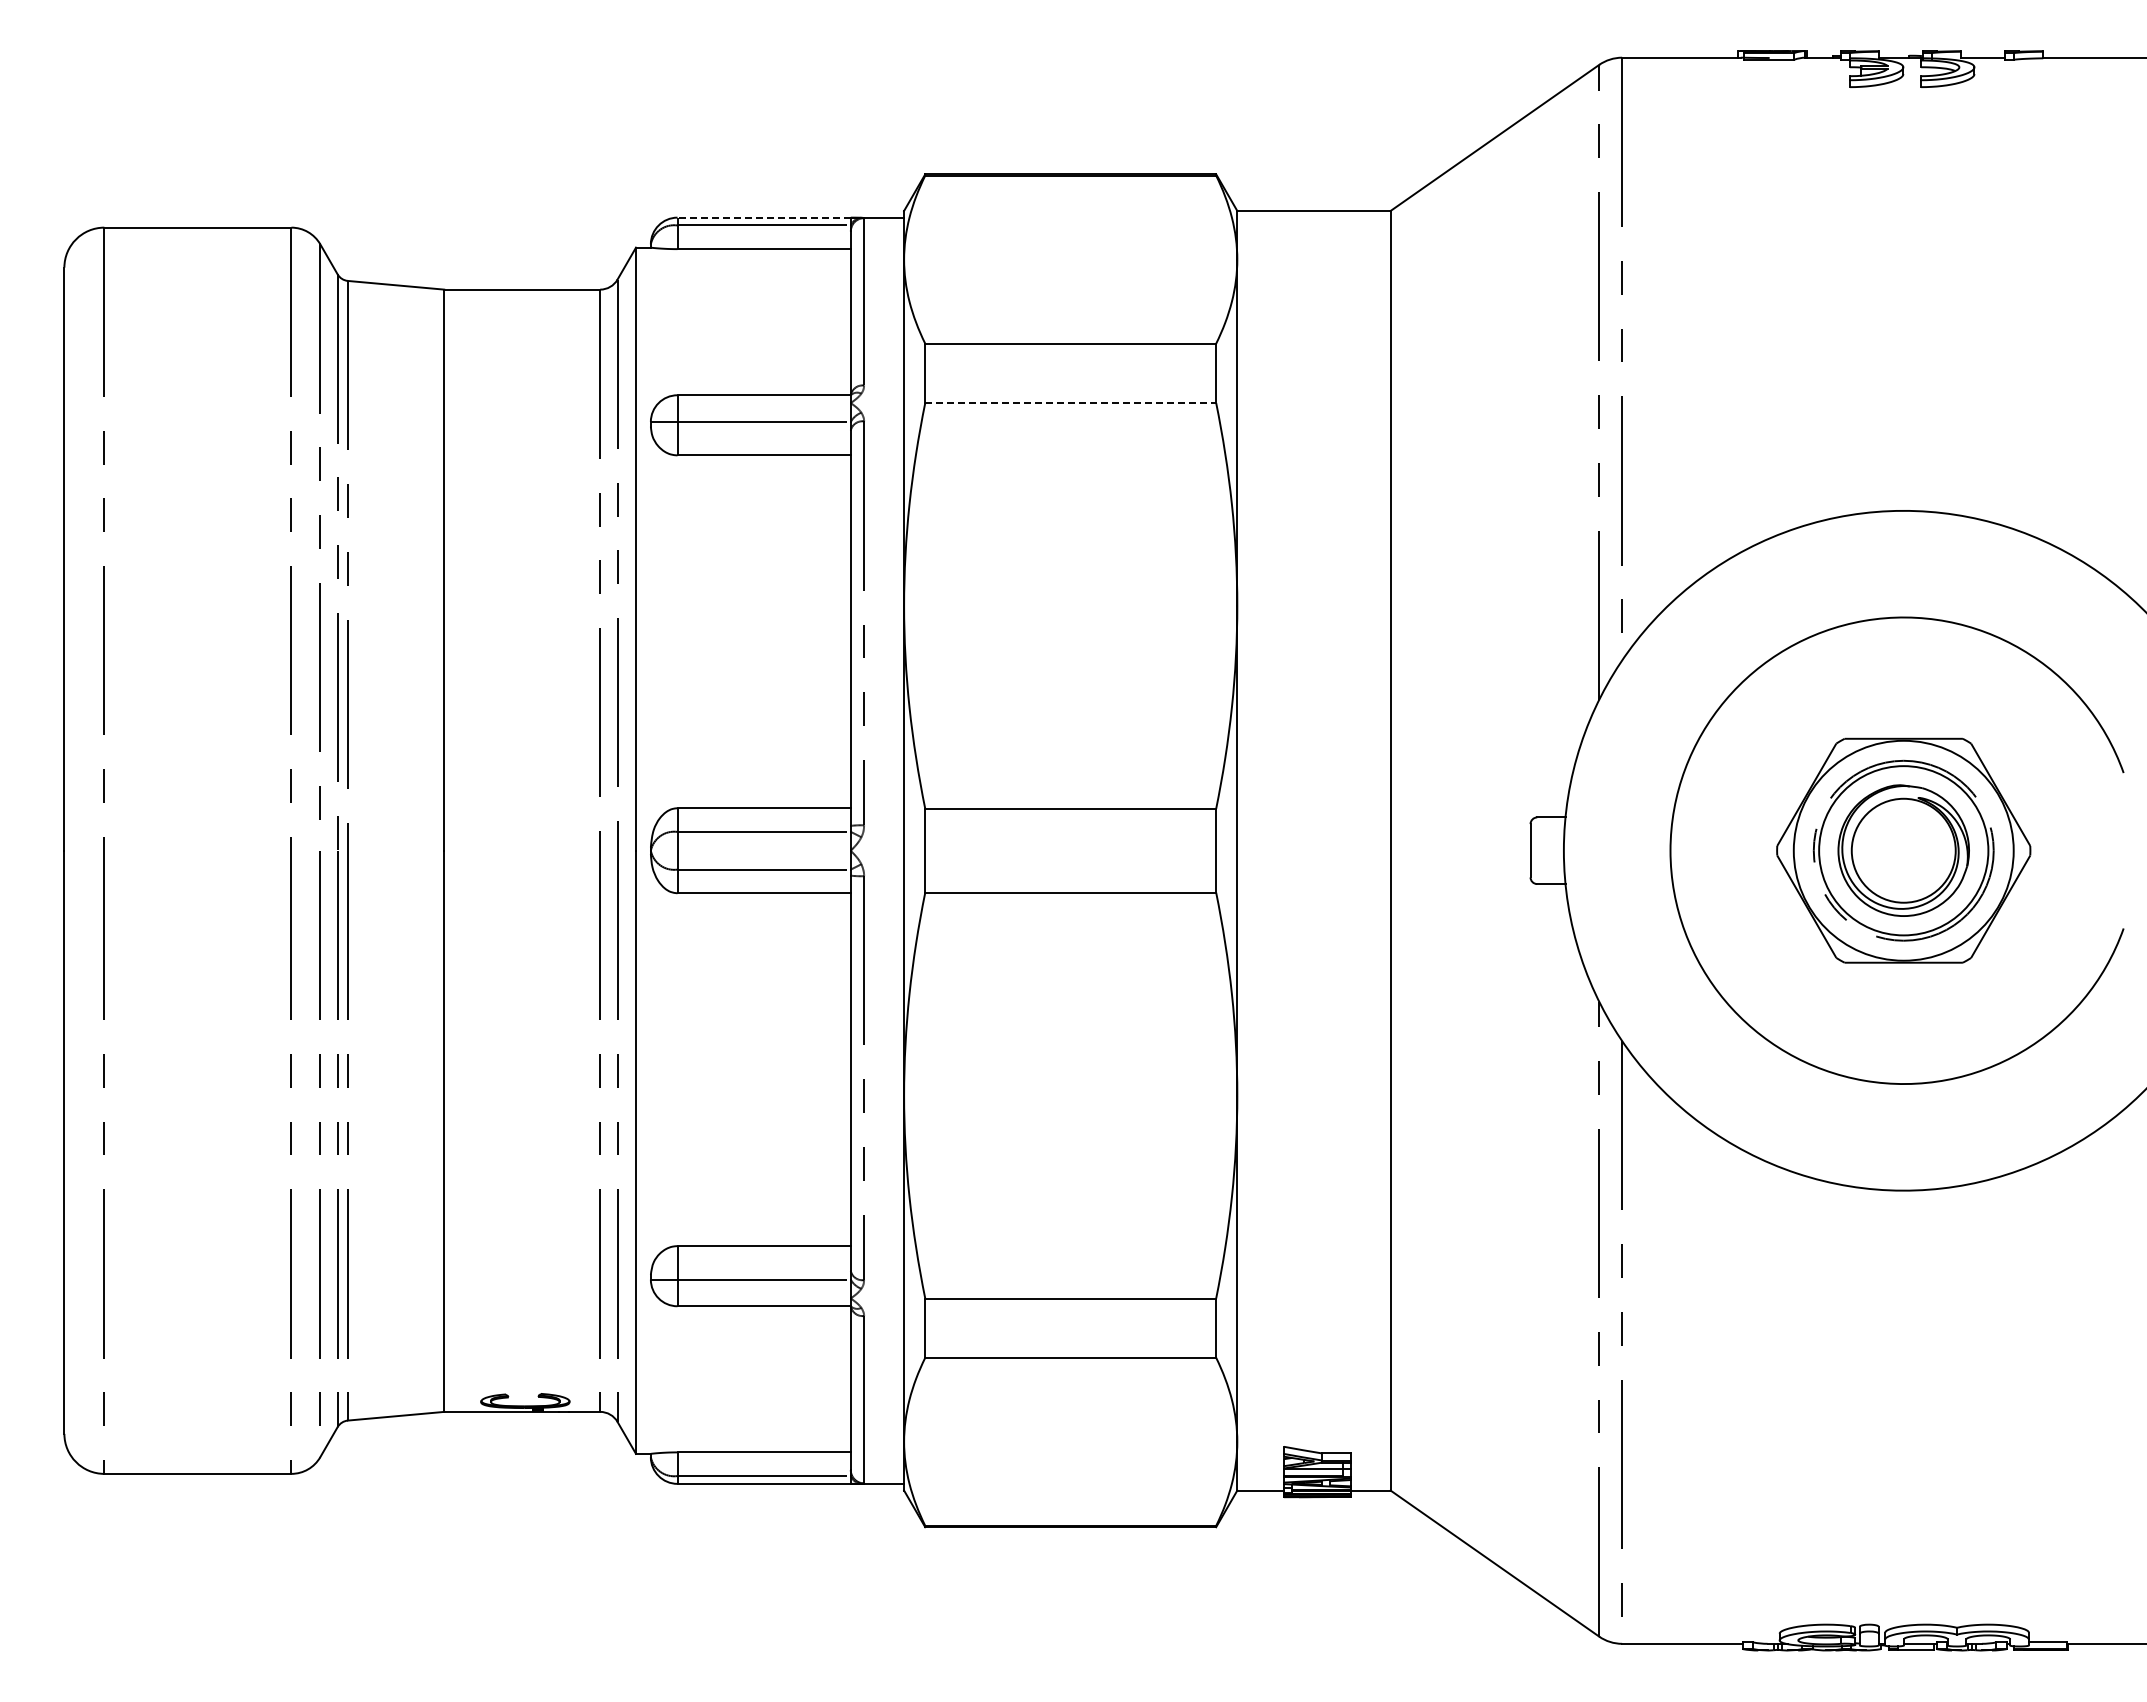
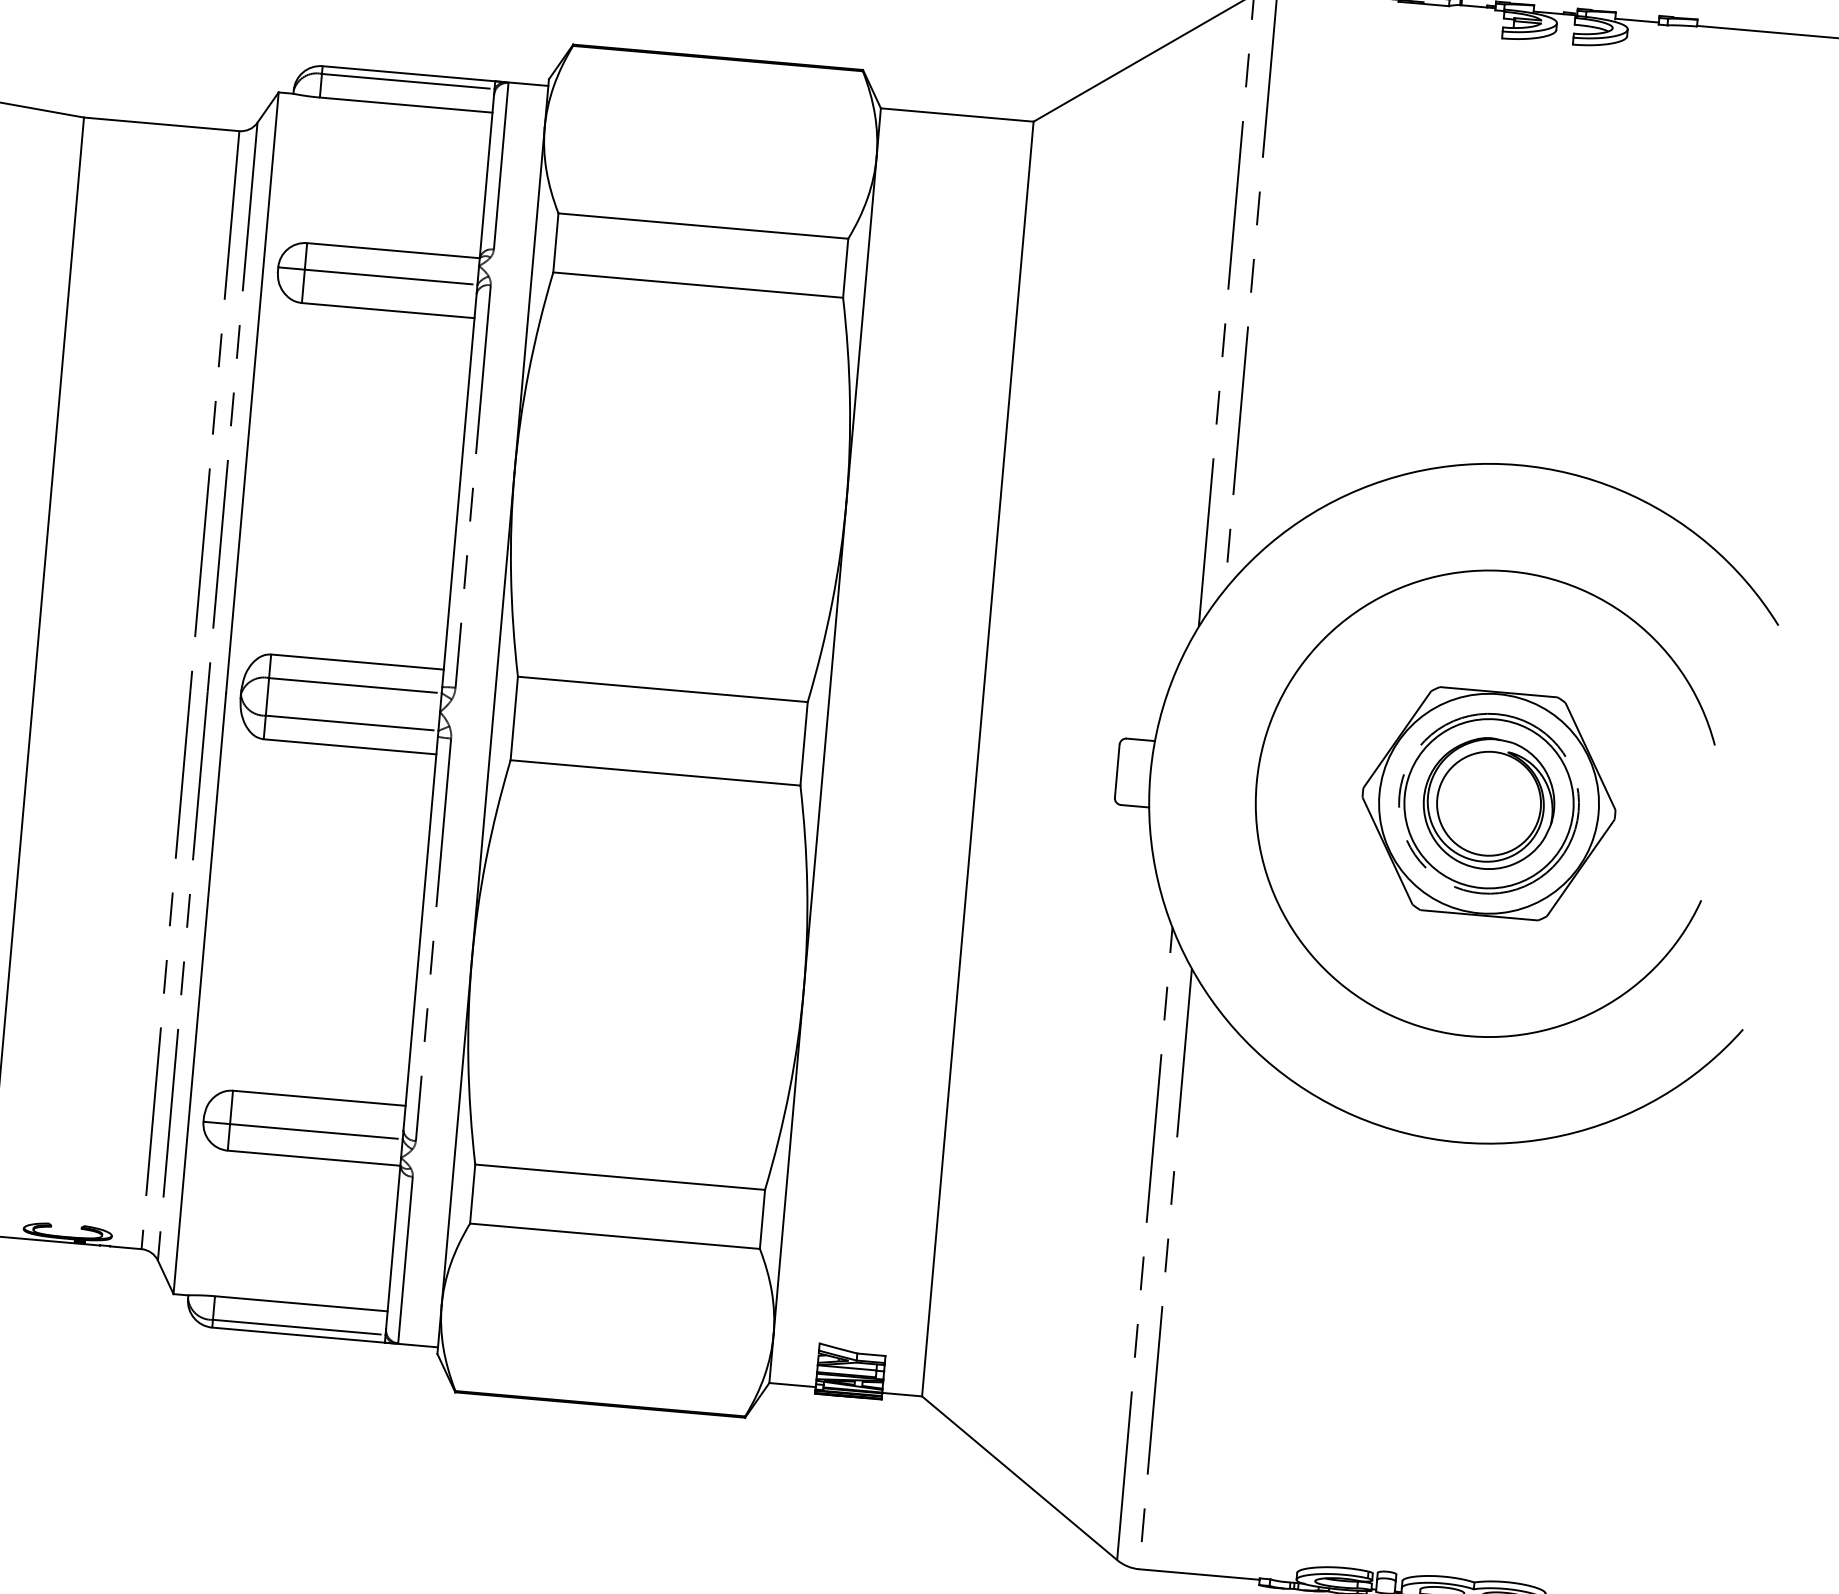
line: (764, 217) -> (409, 73), dashed -> solid
line: (1071, 403) -> (698, 285), dashed -> solid

